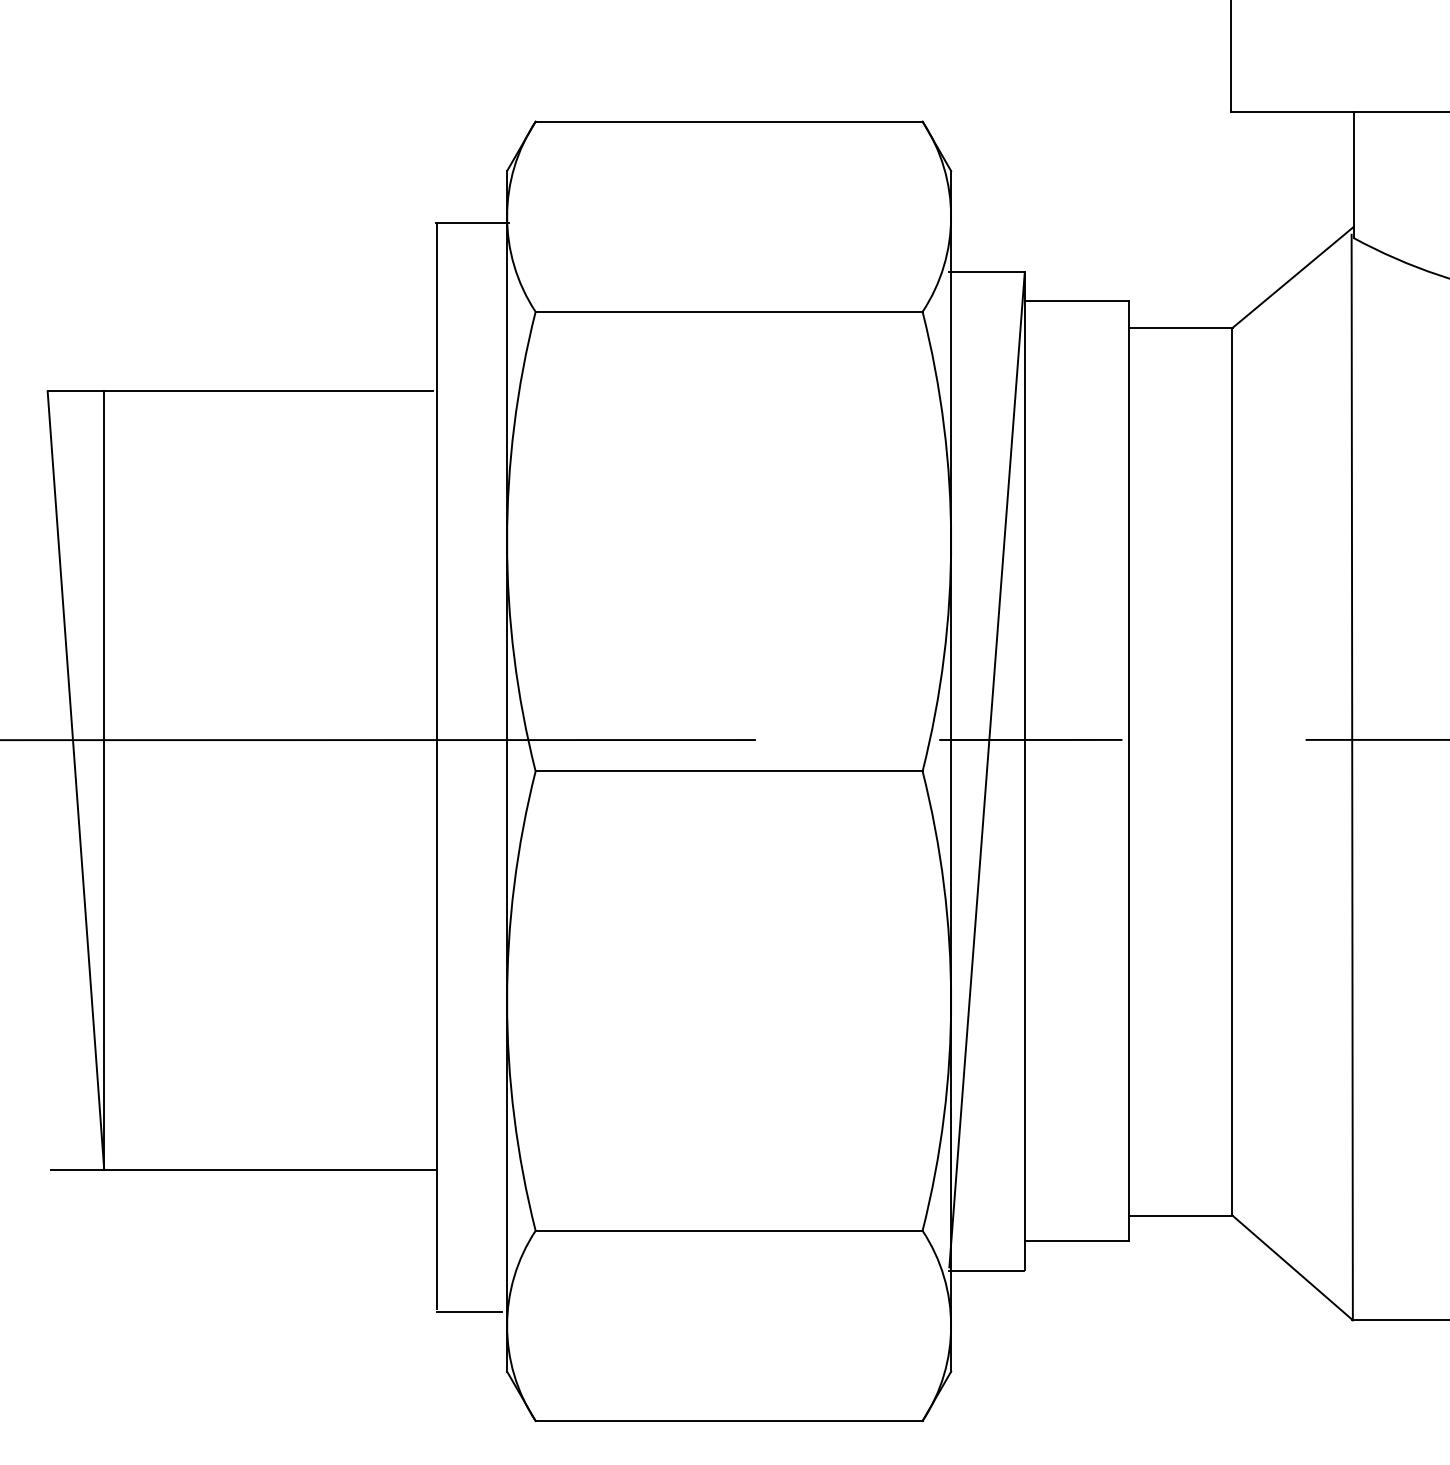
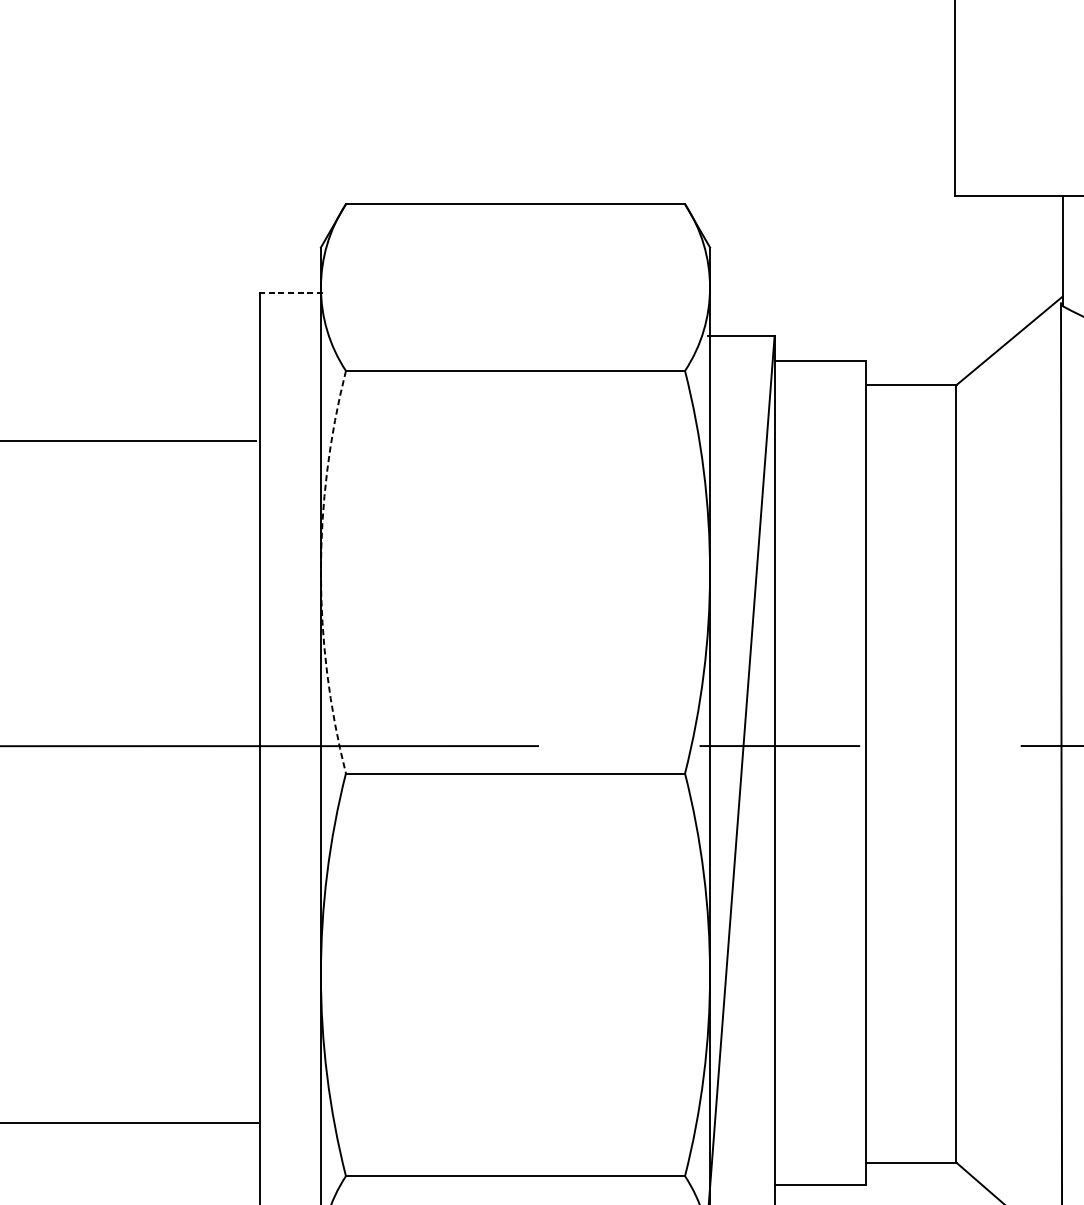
line: (472, 223) -> (290, 293), solid -> dashed
arc: (507, 541) -> (321, 572), solid -> dashed

